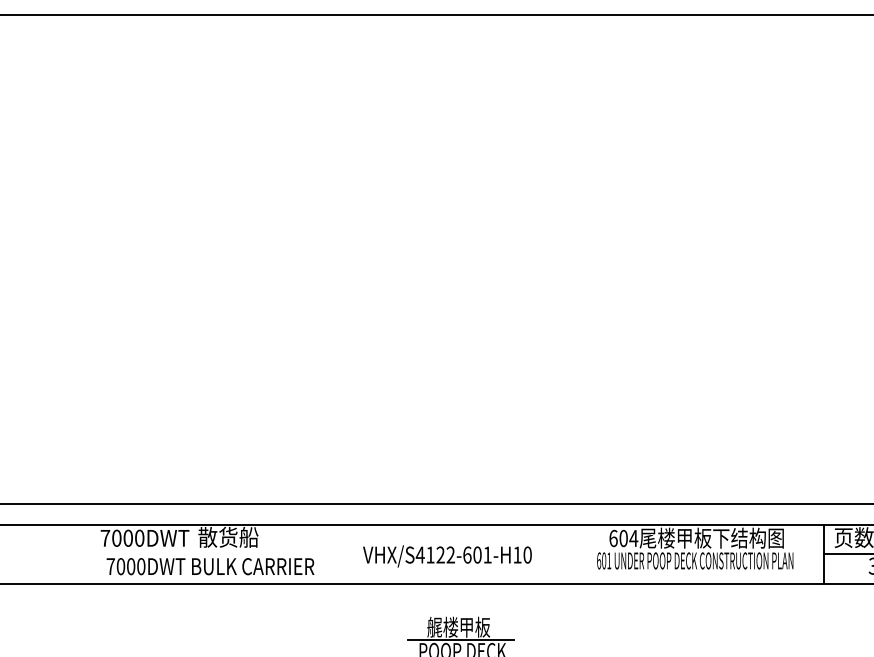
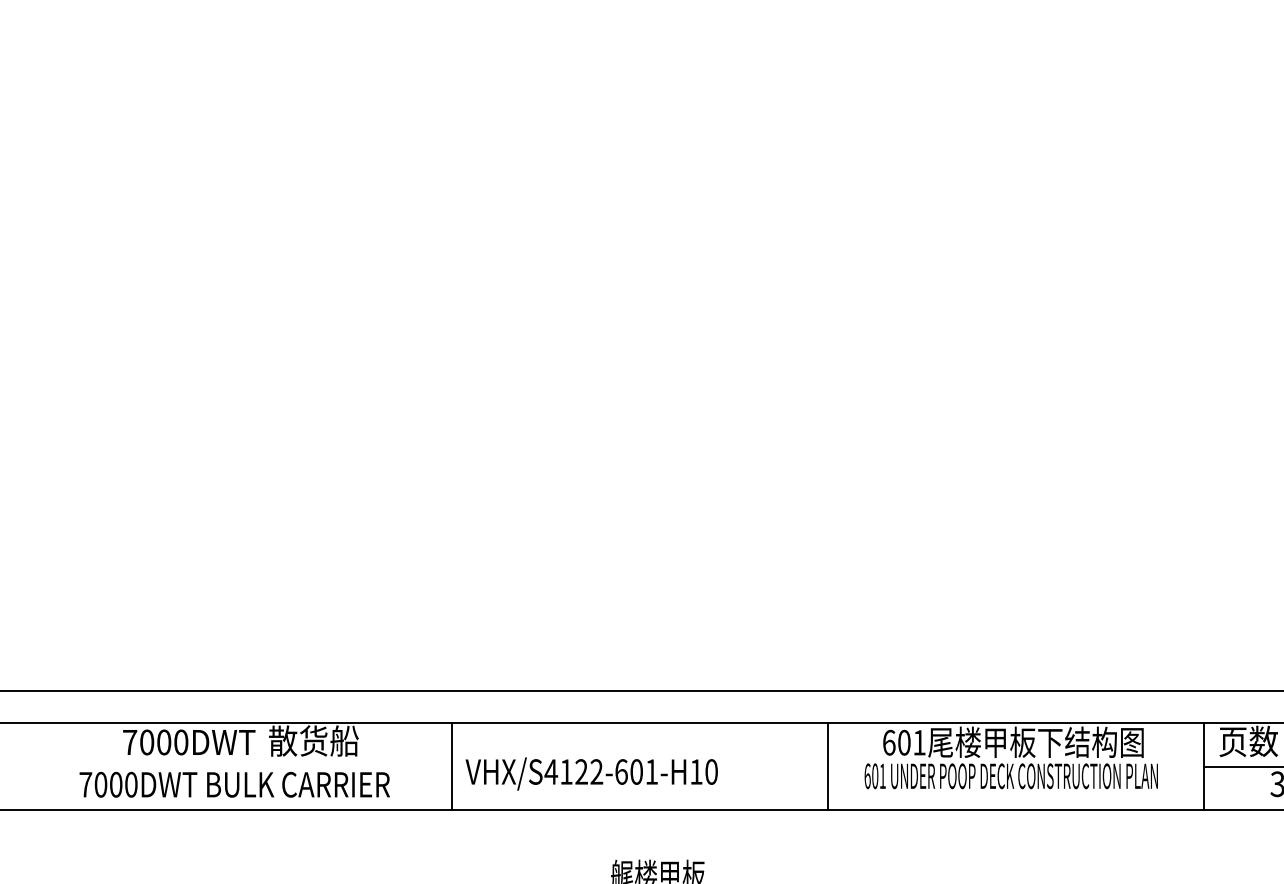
text: (633, 538) -> (919, 742), 604 -> 601
line: (321, 554) -> (452, 766), added
line: (572, 554) -> (827, 766), added
text: (447, 556) -> (591, 774), moved
text: (210, 566) -> (234, 784), moved

